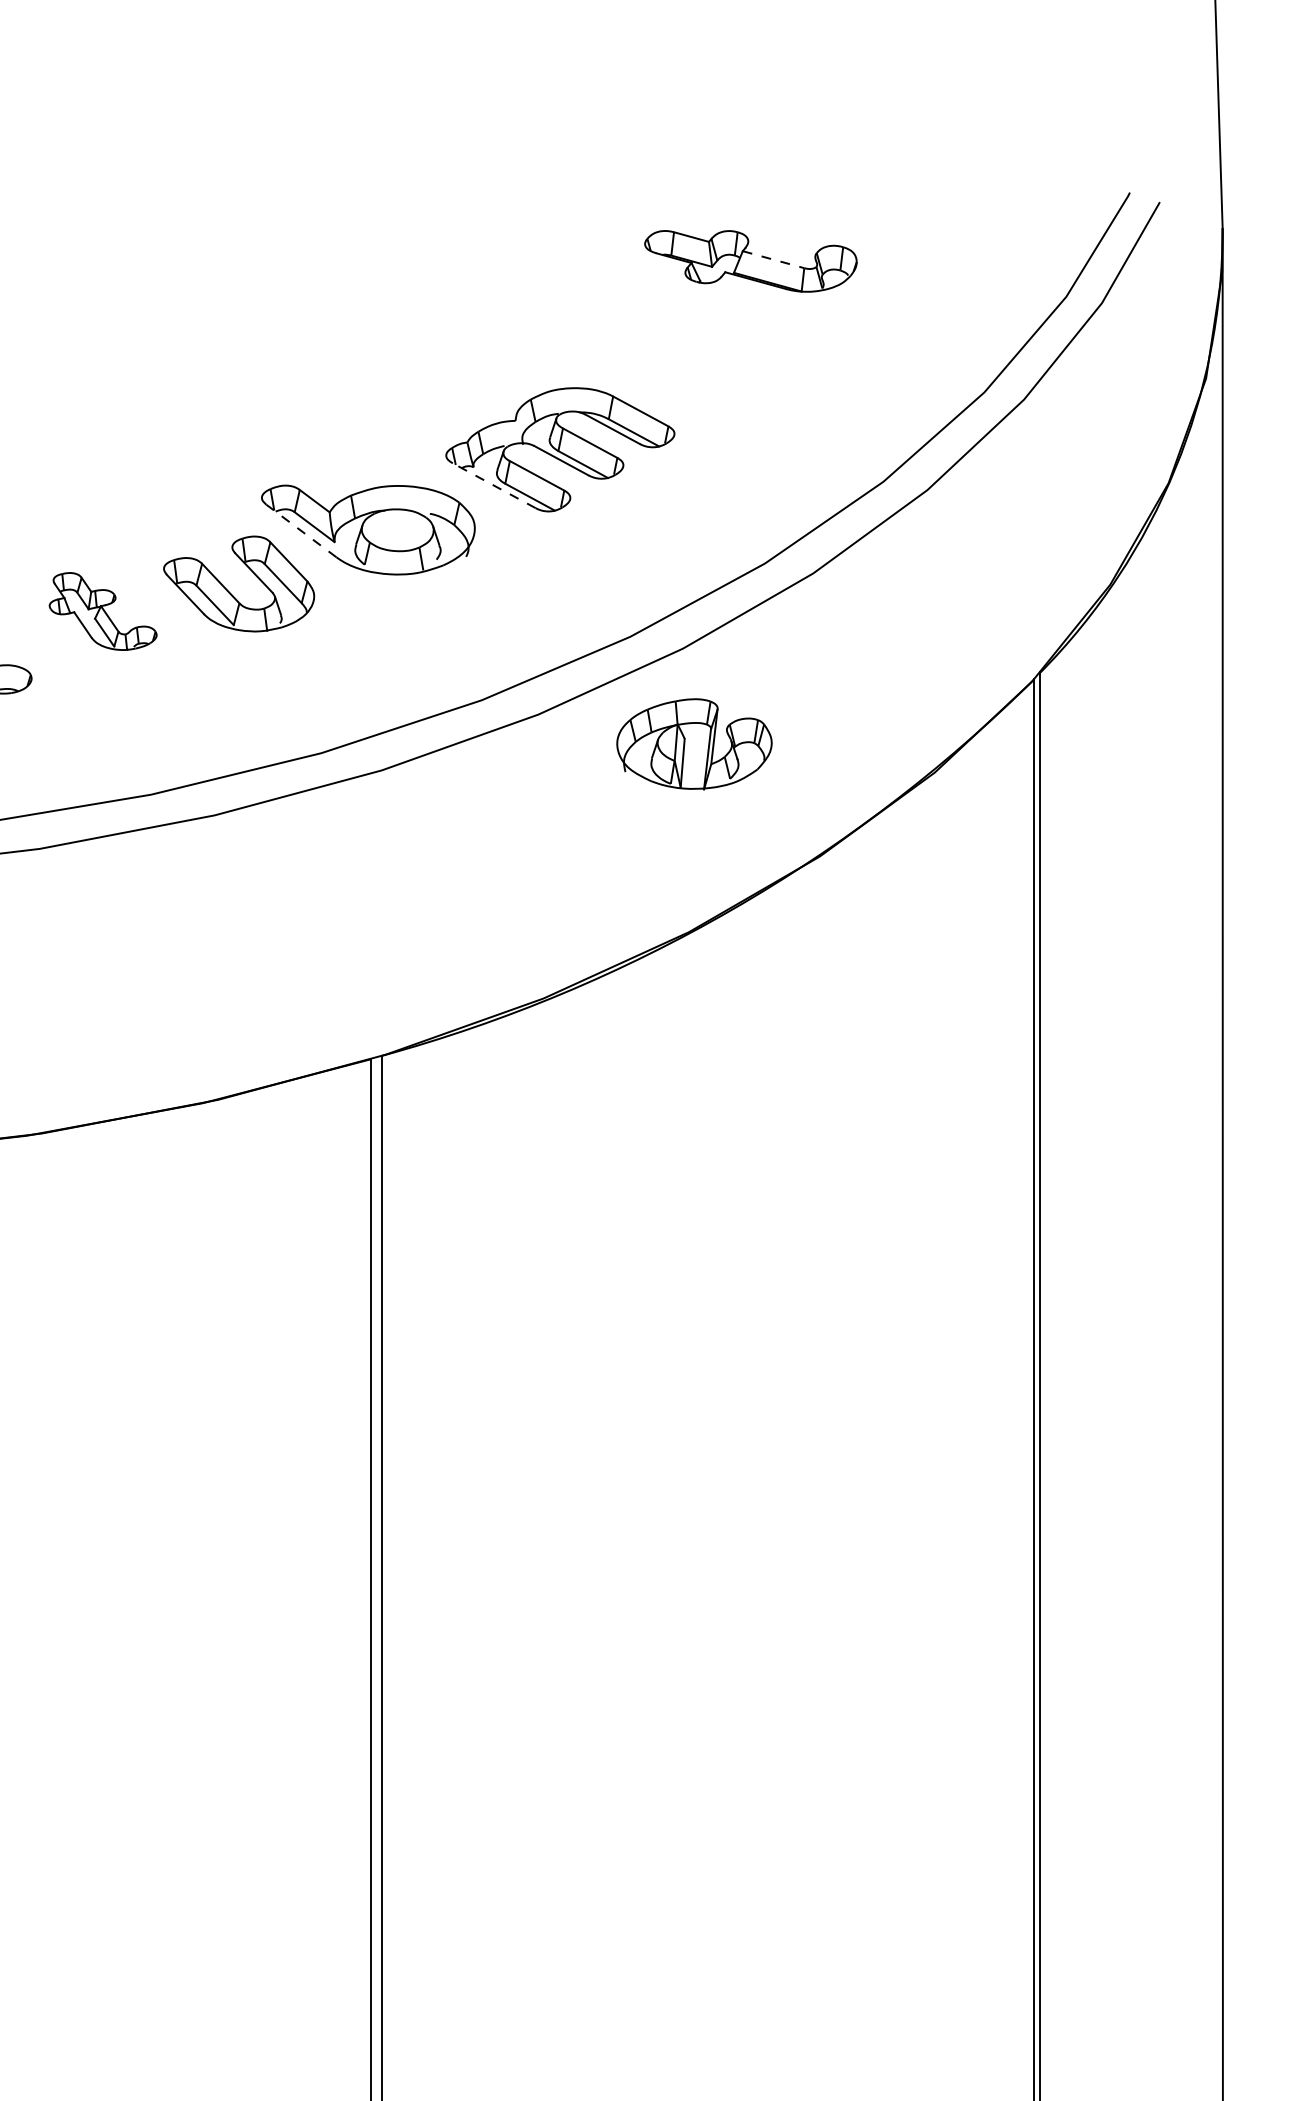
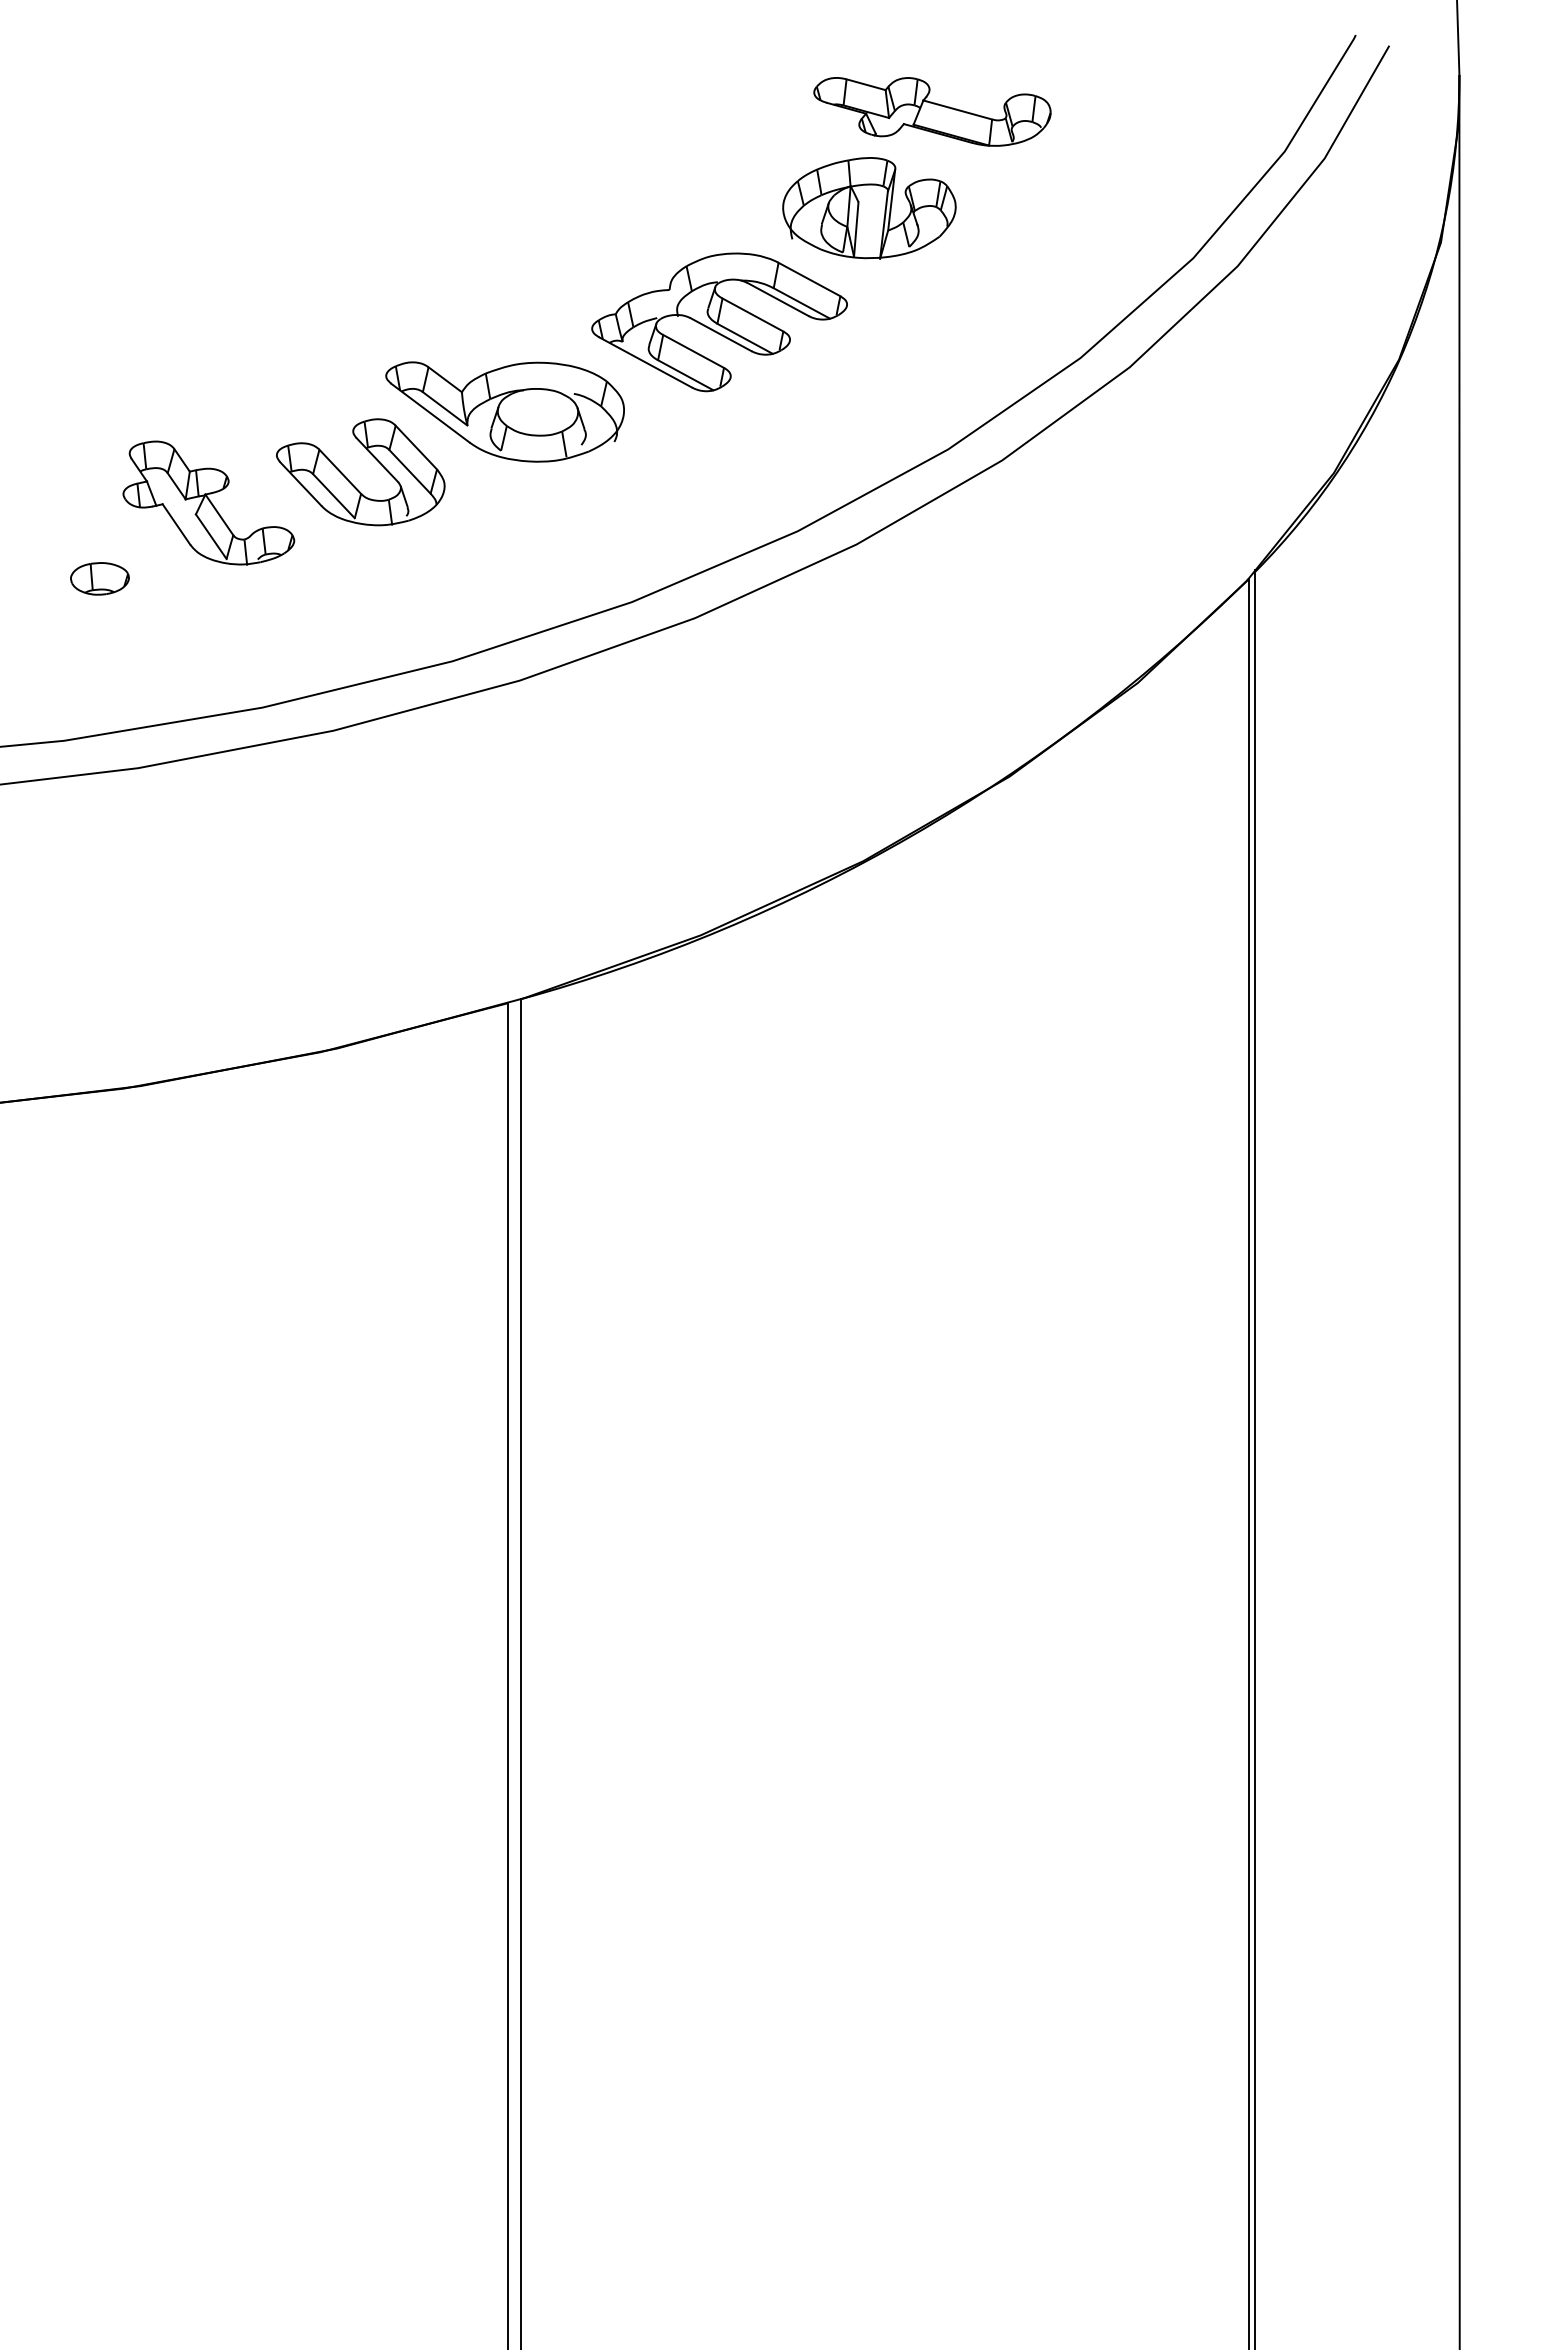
line: (773, 260) -> (957, 110), dashed -> solid
line: (494, 485) -> (645, 362), dashed -> solid
line: (301, 531) -> (430, 413), dashed -> solid
part: (102, 611) -> (208, 502), size x1.43
part: (694, 744) -> (869, 208), moved

